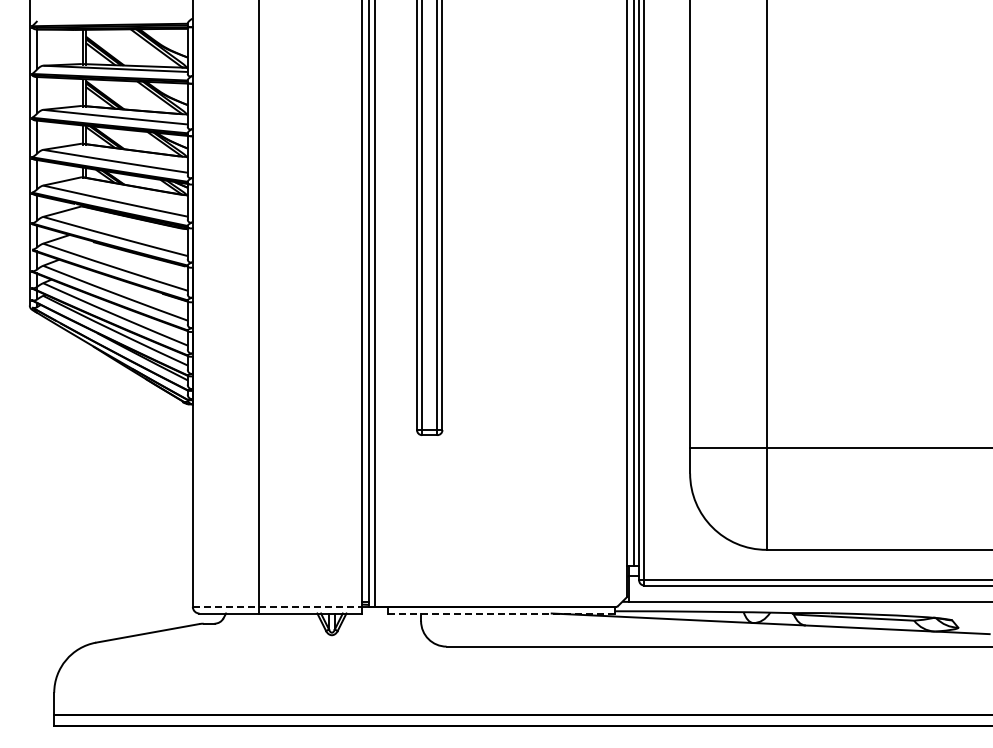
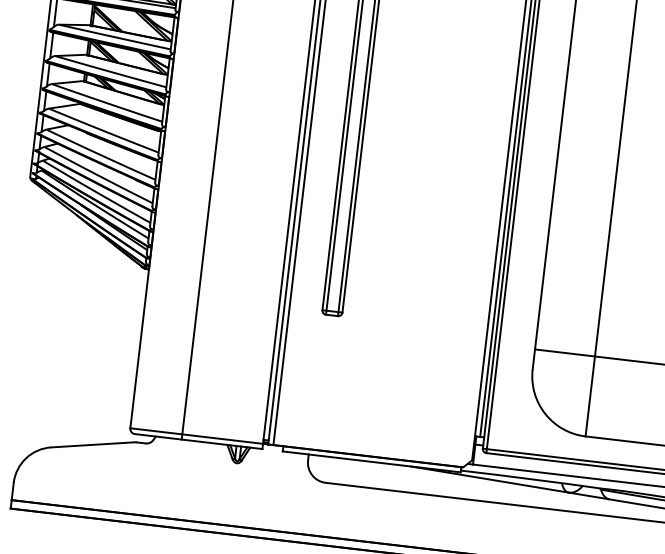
line: (277, 606) -> (196, 435), dashed -> solid
line: (500, 613) -> (371, 461), dashed -> solid

